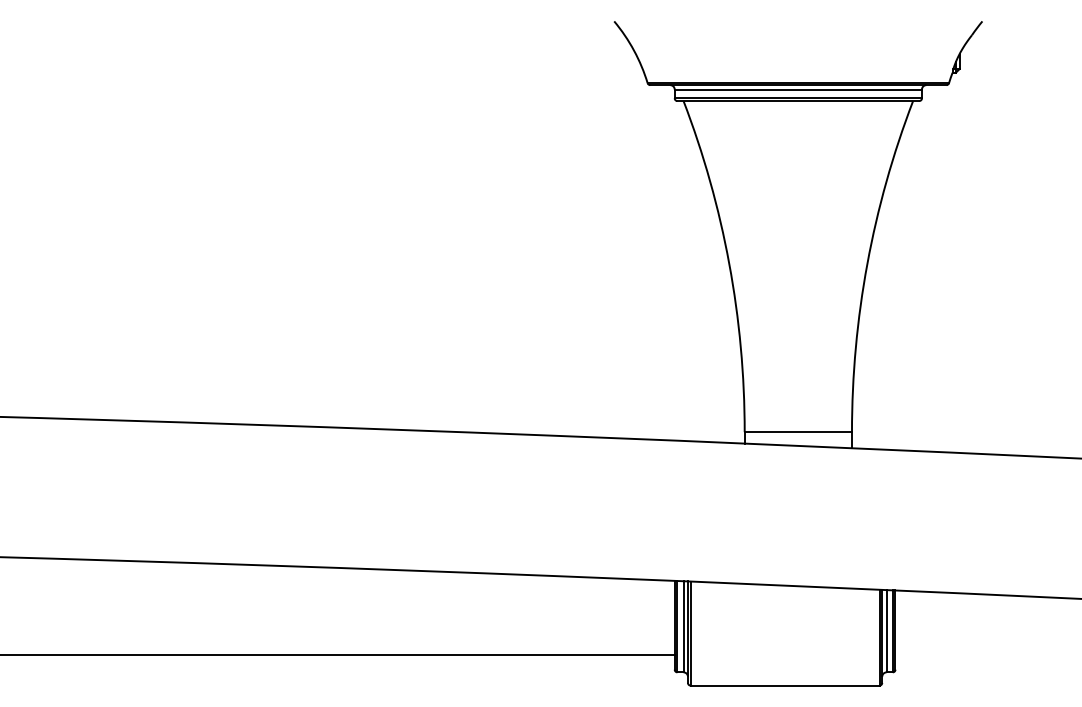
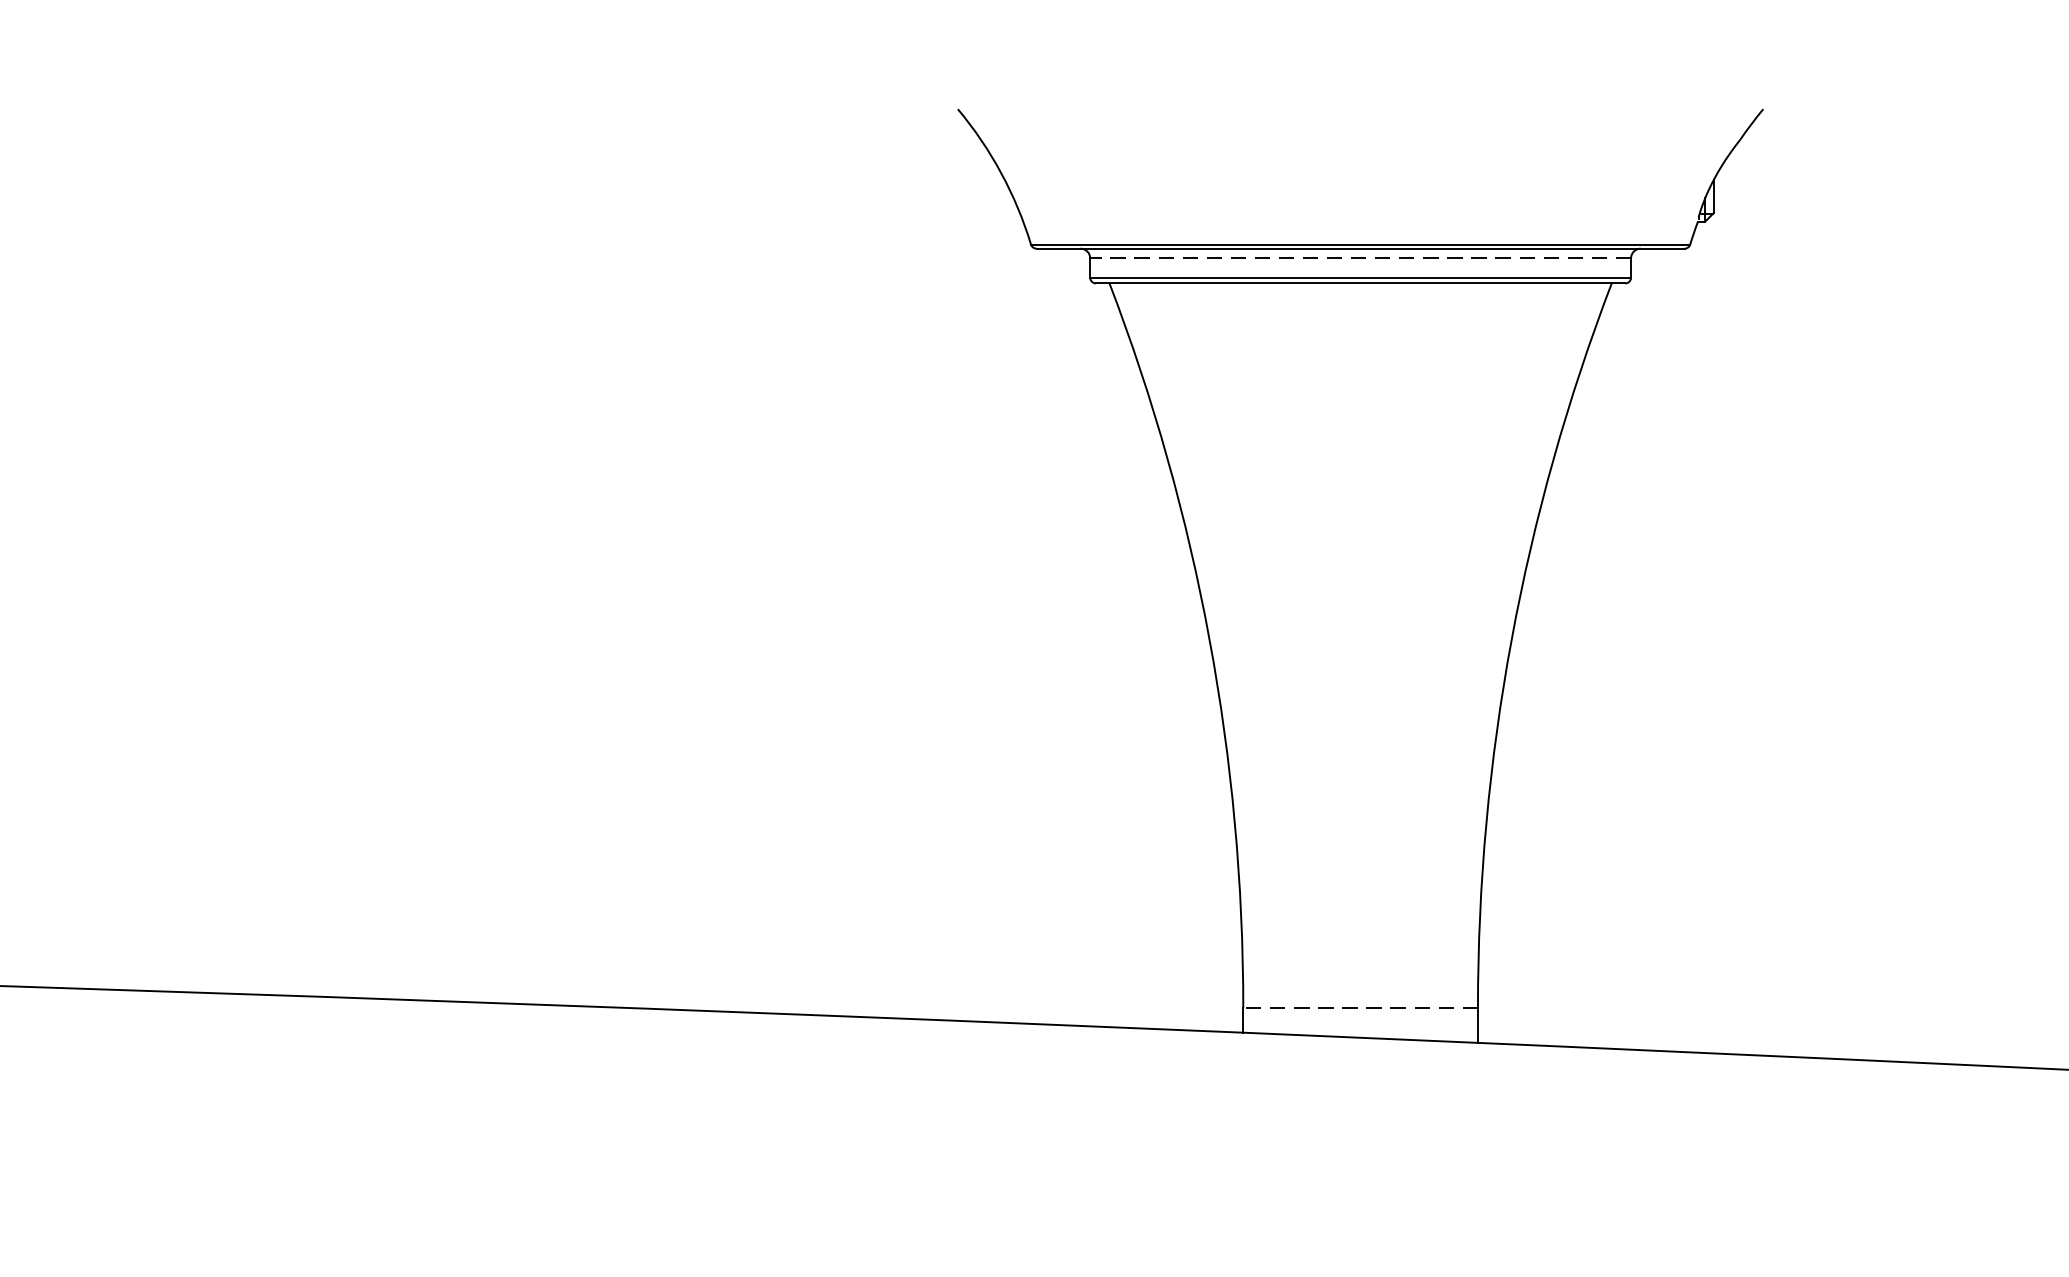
line: (798, 89) -> (1360, 258), solid -> dashed
line: (798, 432) -> (1360, 1008), solid -> dashed

